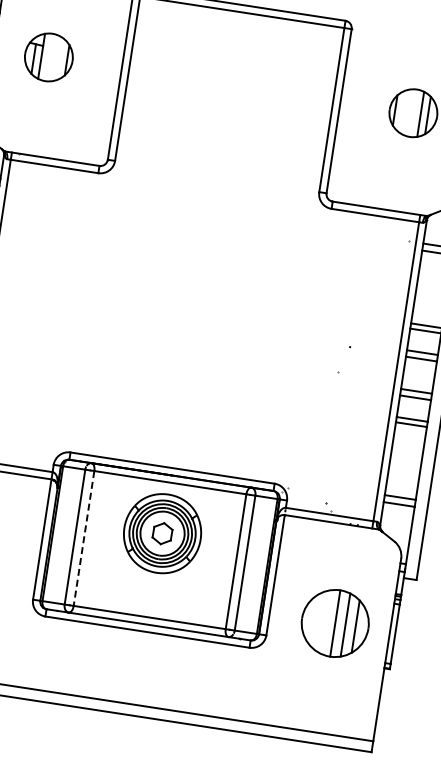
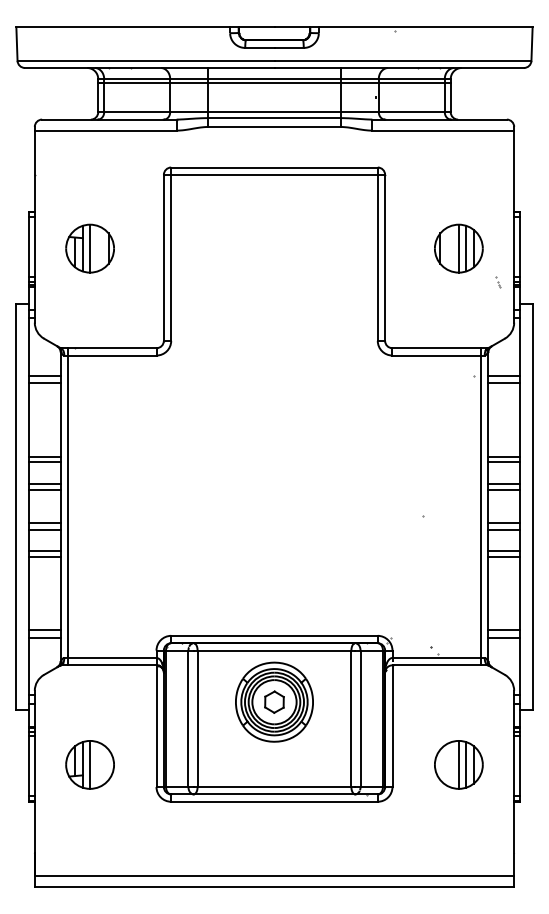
line: (49, 57) -> (90, 248), added
line: (413, 113) -> (458, 248), added
line: (83, 539) -> (197, 719), dashed -> solid
part: (335, 623) -> (458, 764), size x0.71

